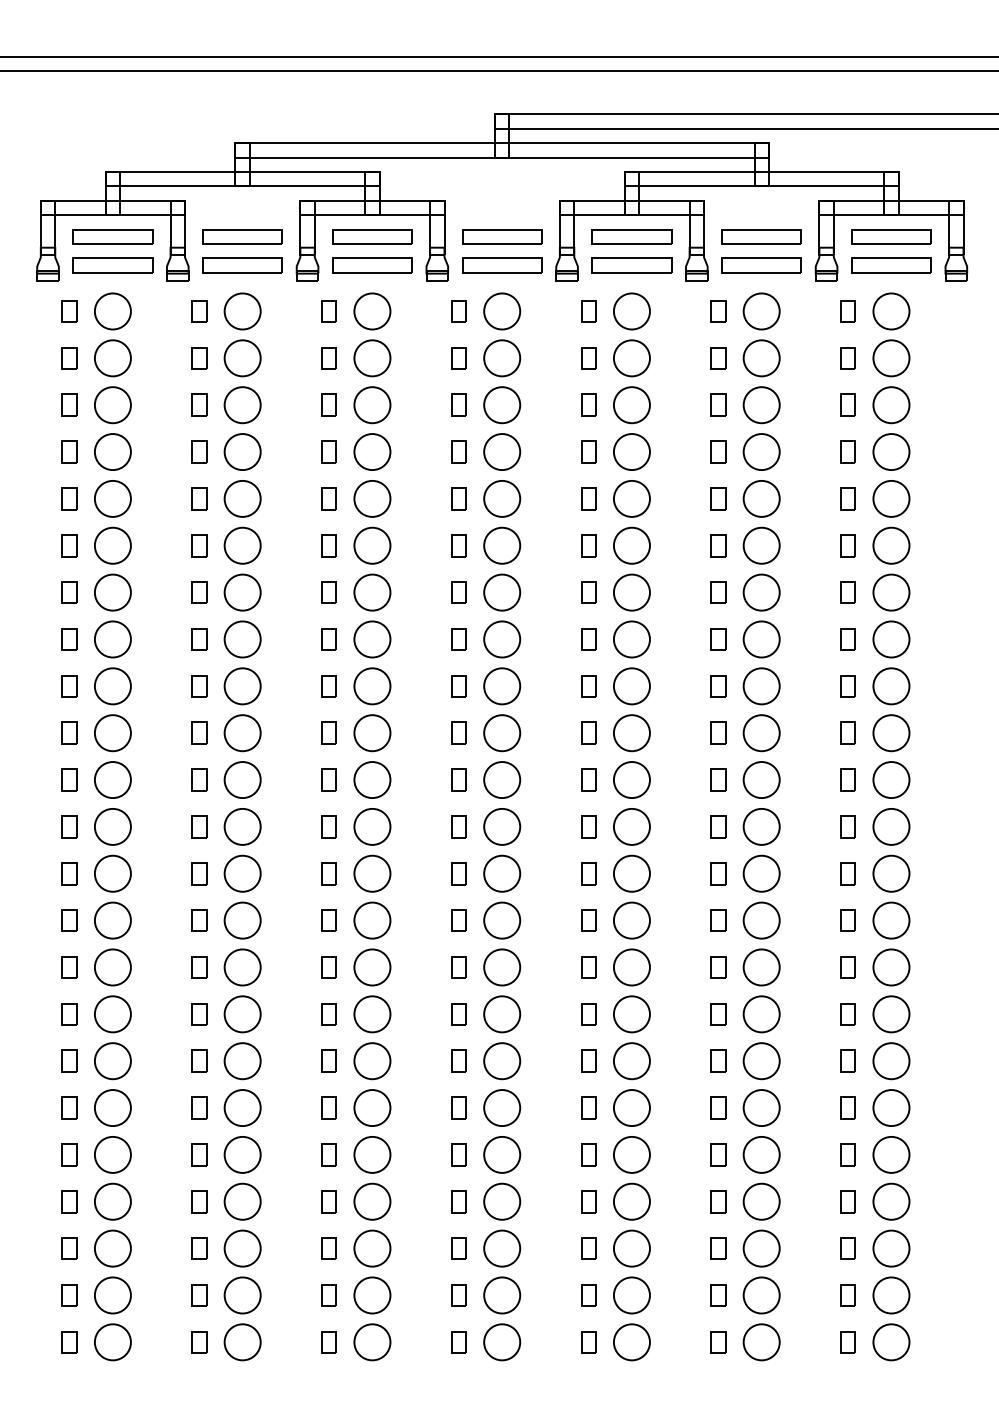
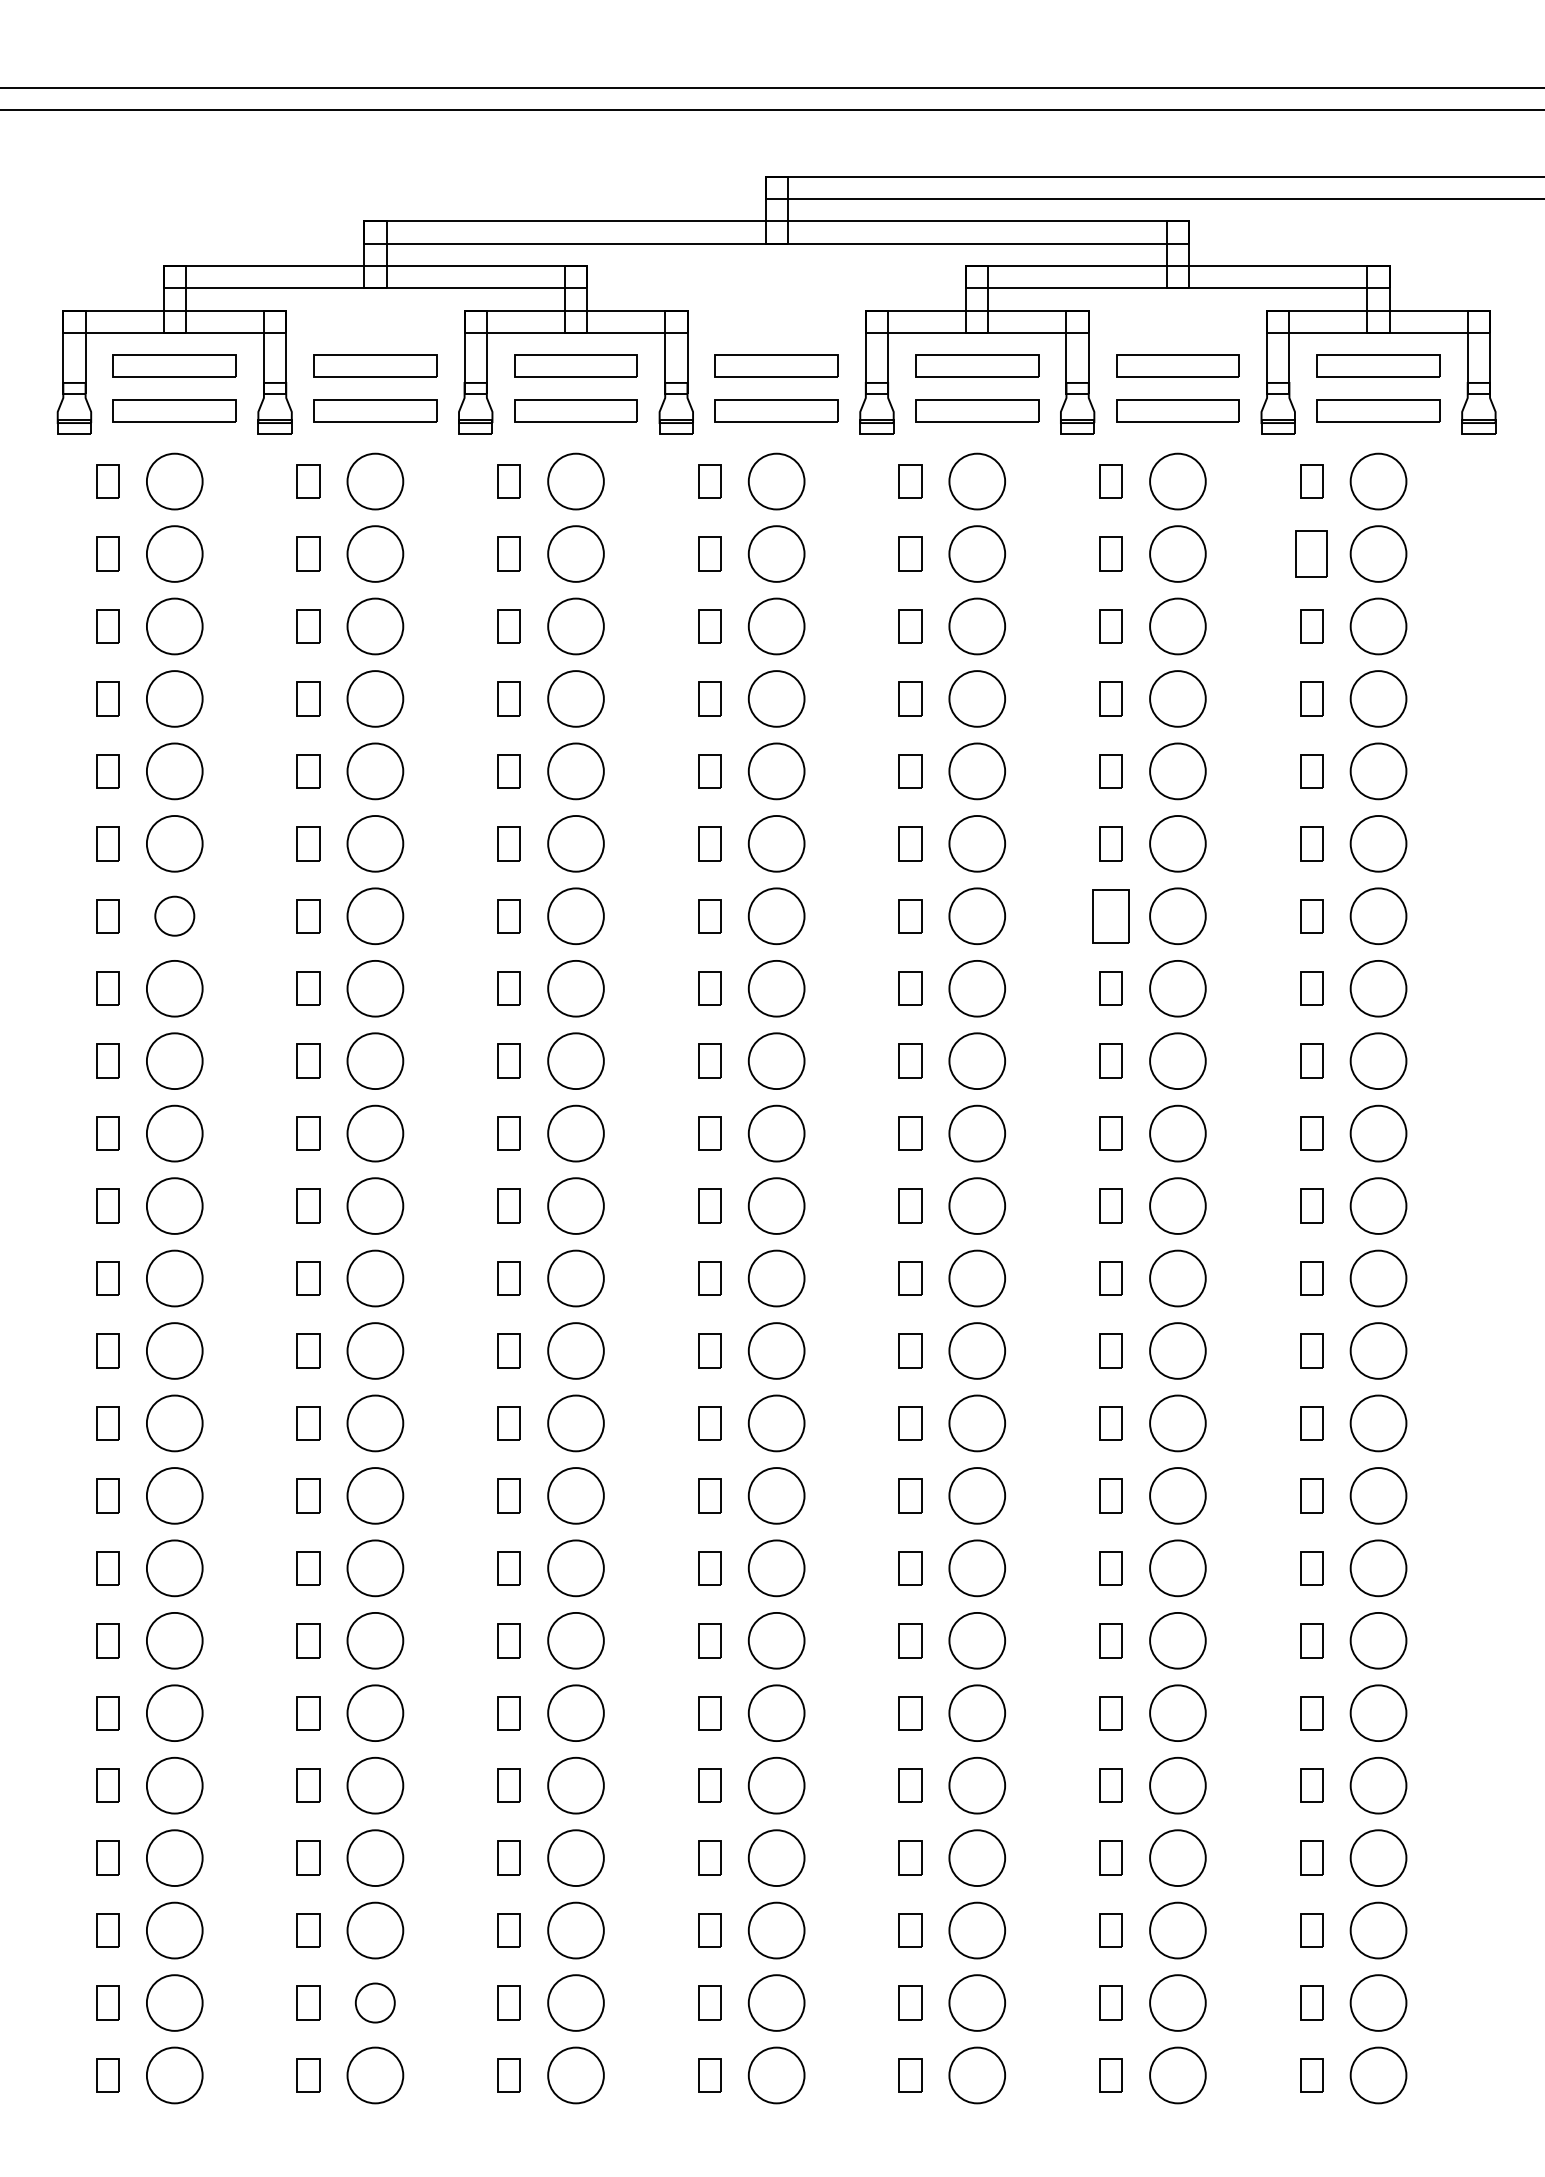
part: (847, 358) -> (1310, 554), size x1.4
circle: (112, 592) -> (174, 916), size x0.7
part: (718, 592) -> (1111, 916), size x1.6
circle: (242, 1295) -> (375, 2003), size x0.7

